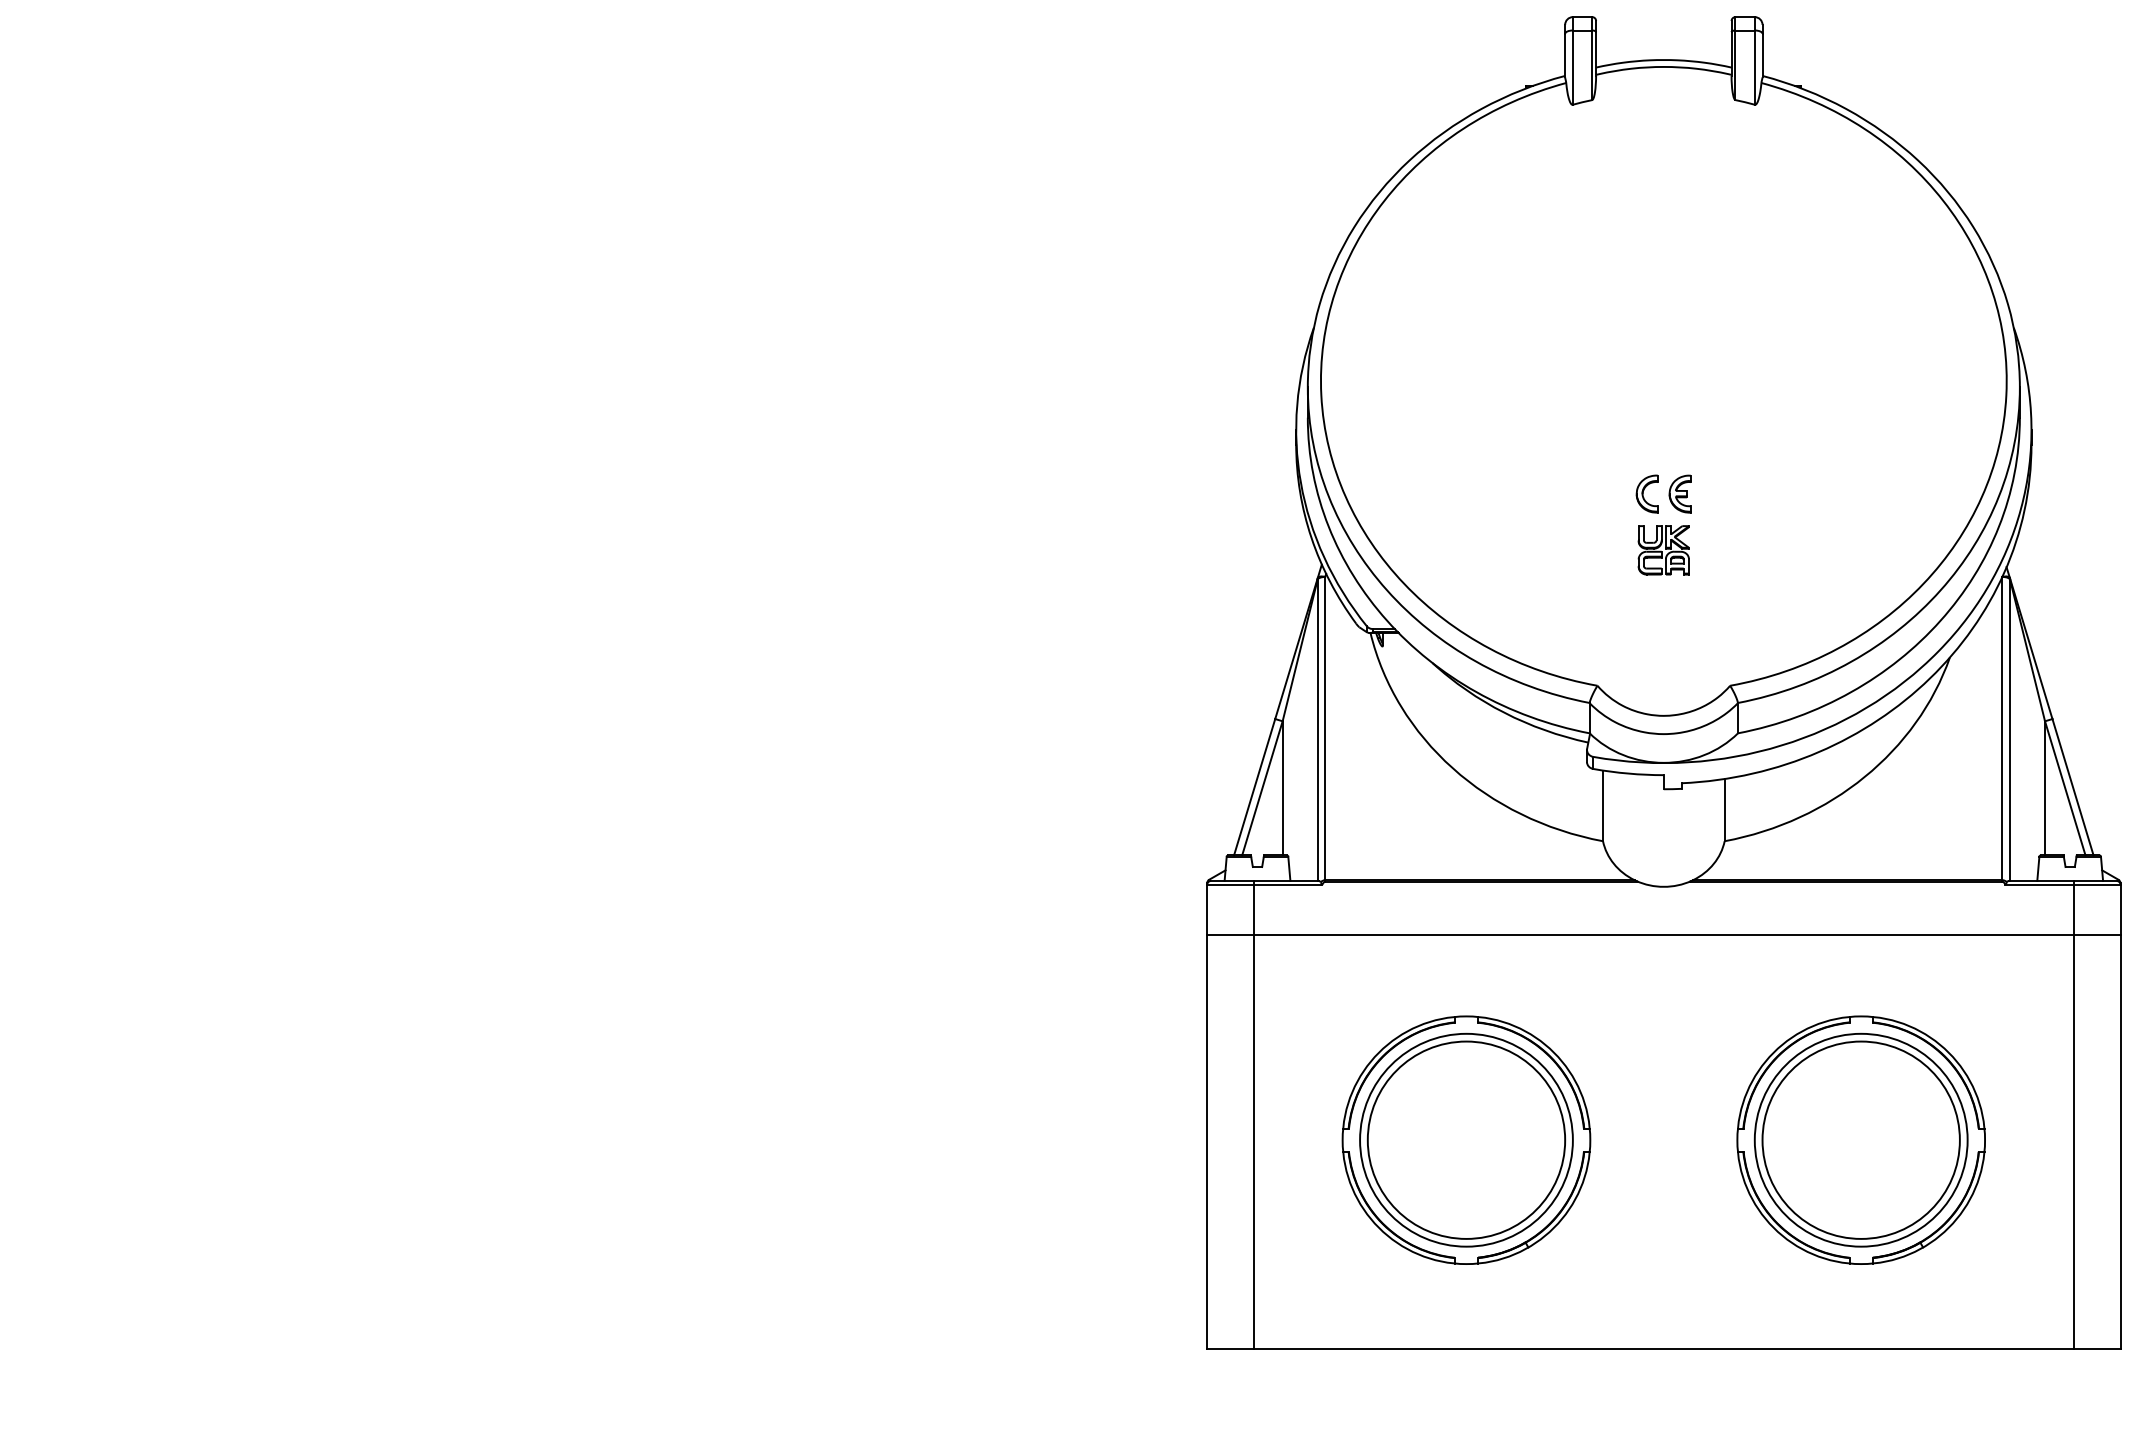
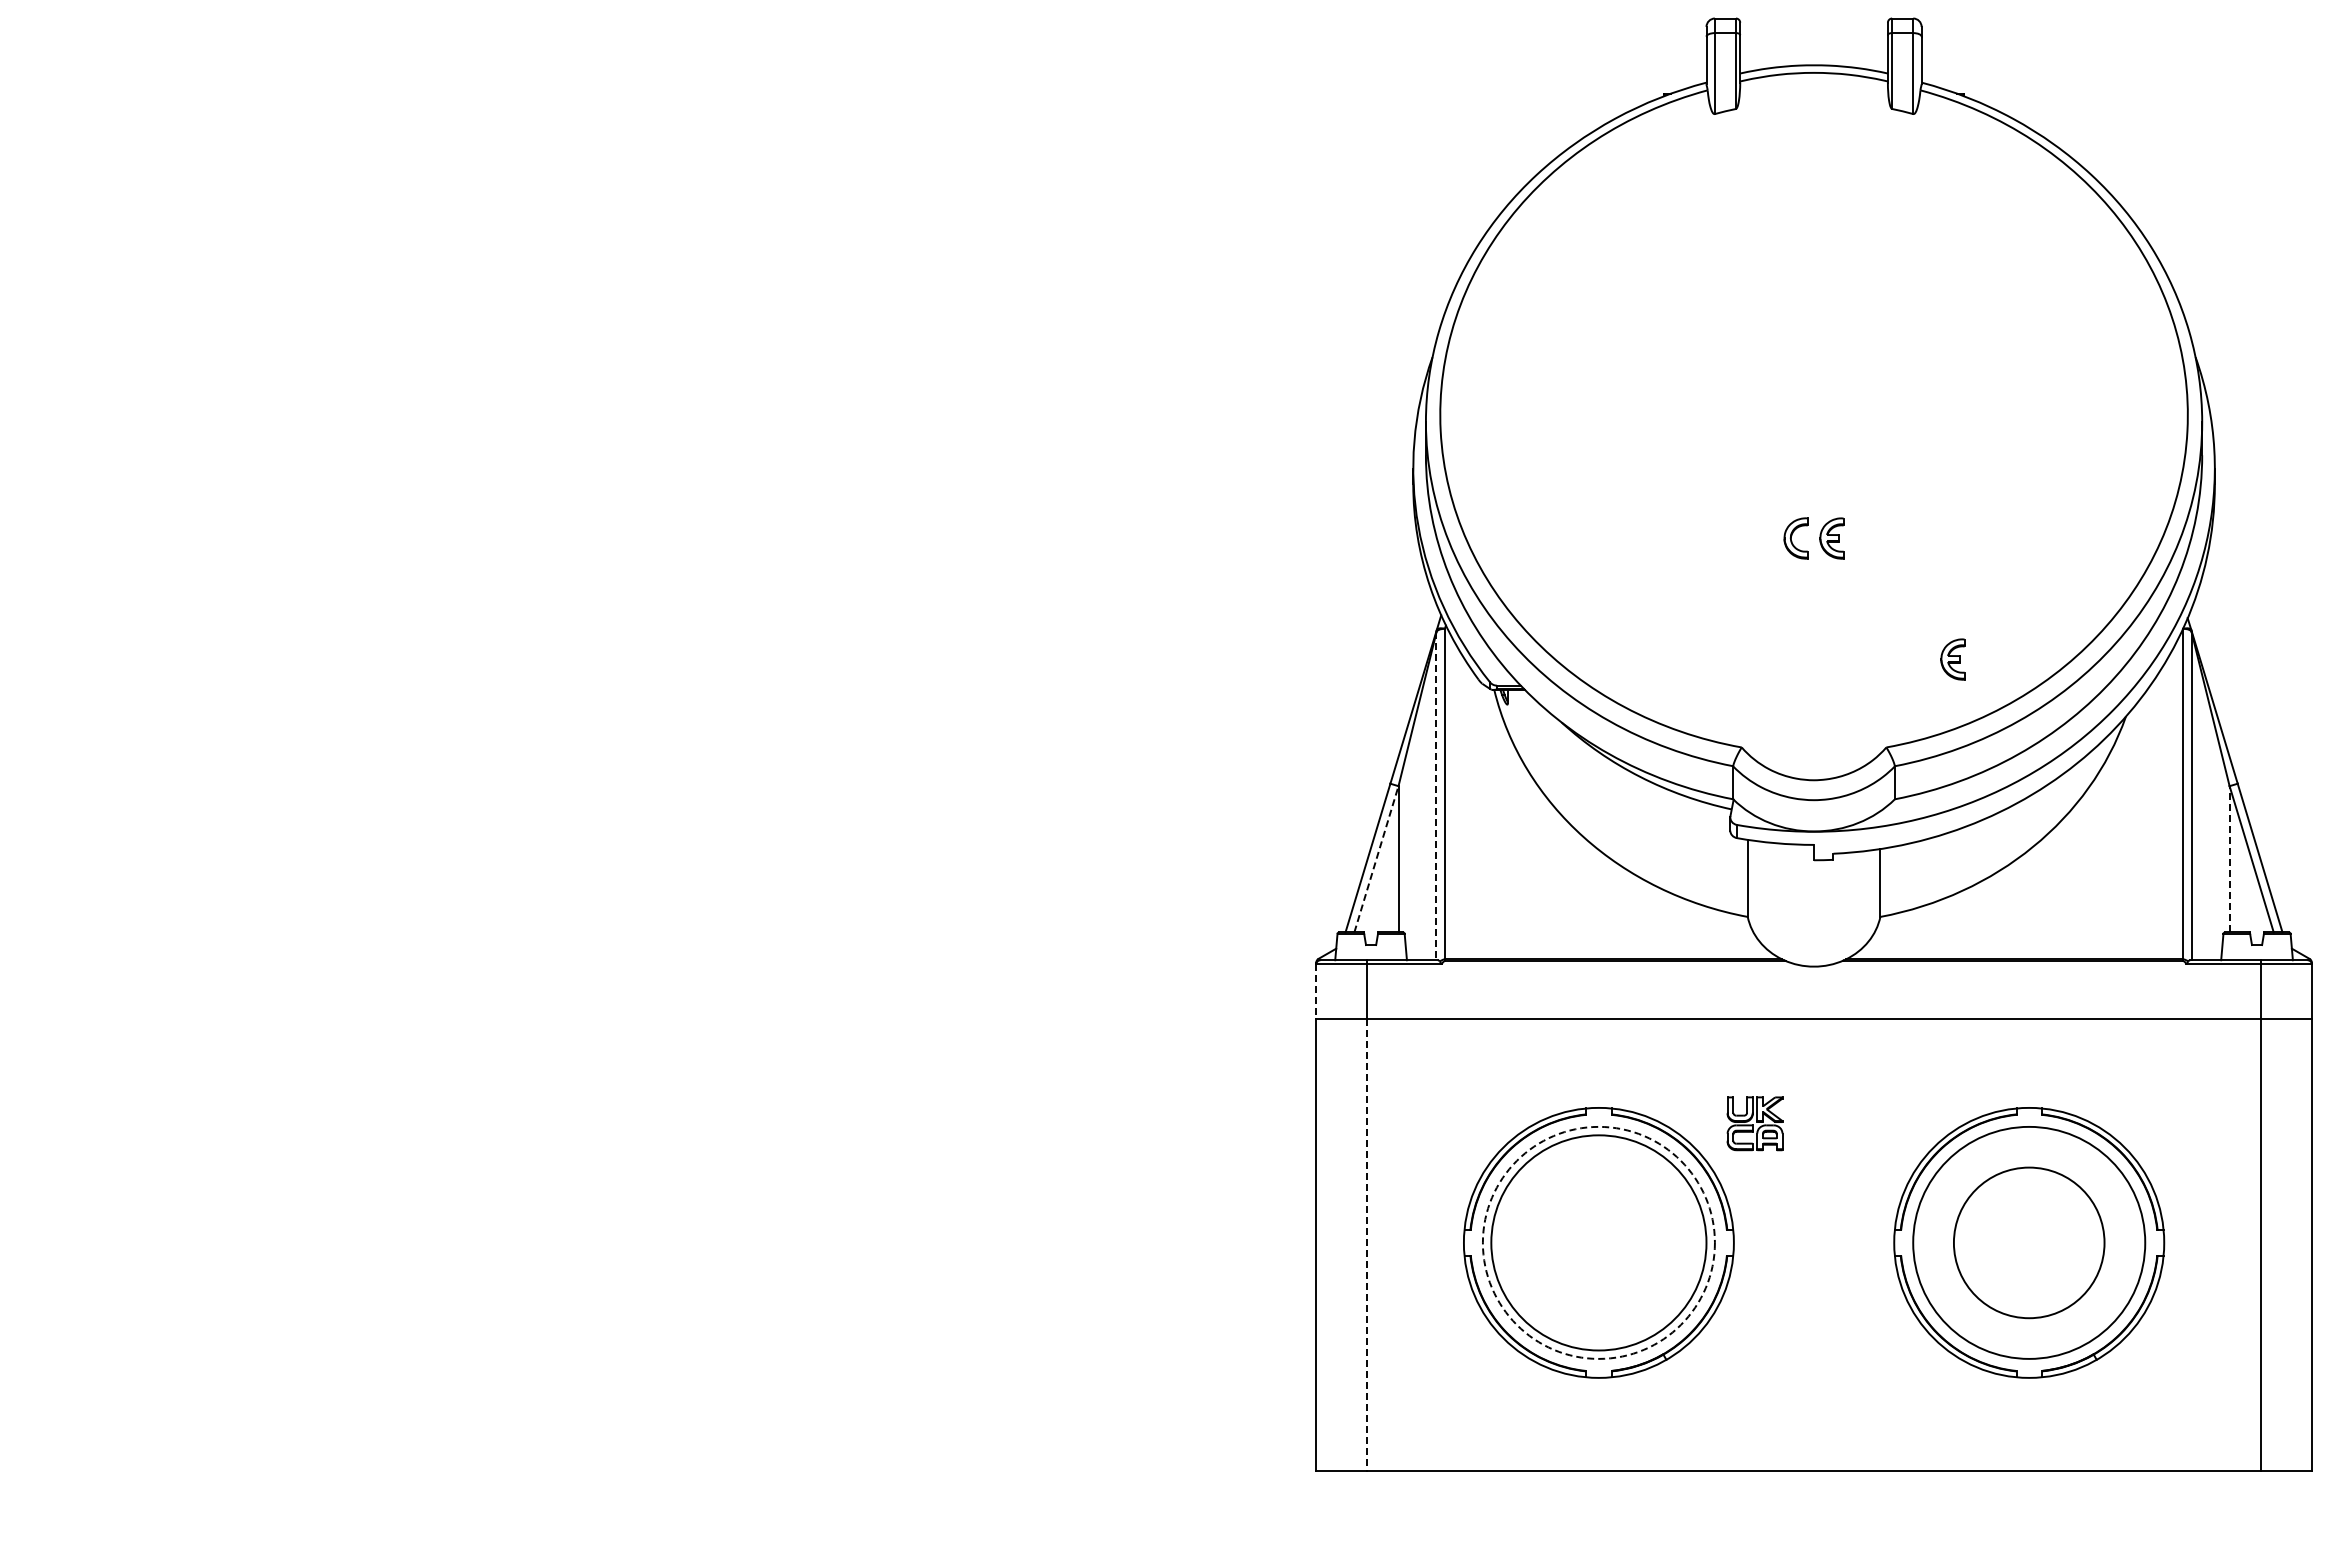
part: (1663, 550) -> (1754, 1123), moved
part: (1790, 605) -> (1952, 659), added
line: (1317, 730) -> (1436, 796), solid -> dashed
line: (1262, 787) -> (1376, 858), solid -> dashed
line: (2044, 787) -> (2229, 858), solid -> dashed
line: (1207, 910) -> (1316, 992), solid -> dashed
circle: (1466, 1139) -> (1598, 1242), solid -> dashed
circle: (1860, 1139) -> (2028, 1242), size x0.7
line: (1253, 1142) -> (1366, 1245), solid -> dashed

